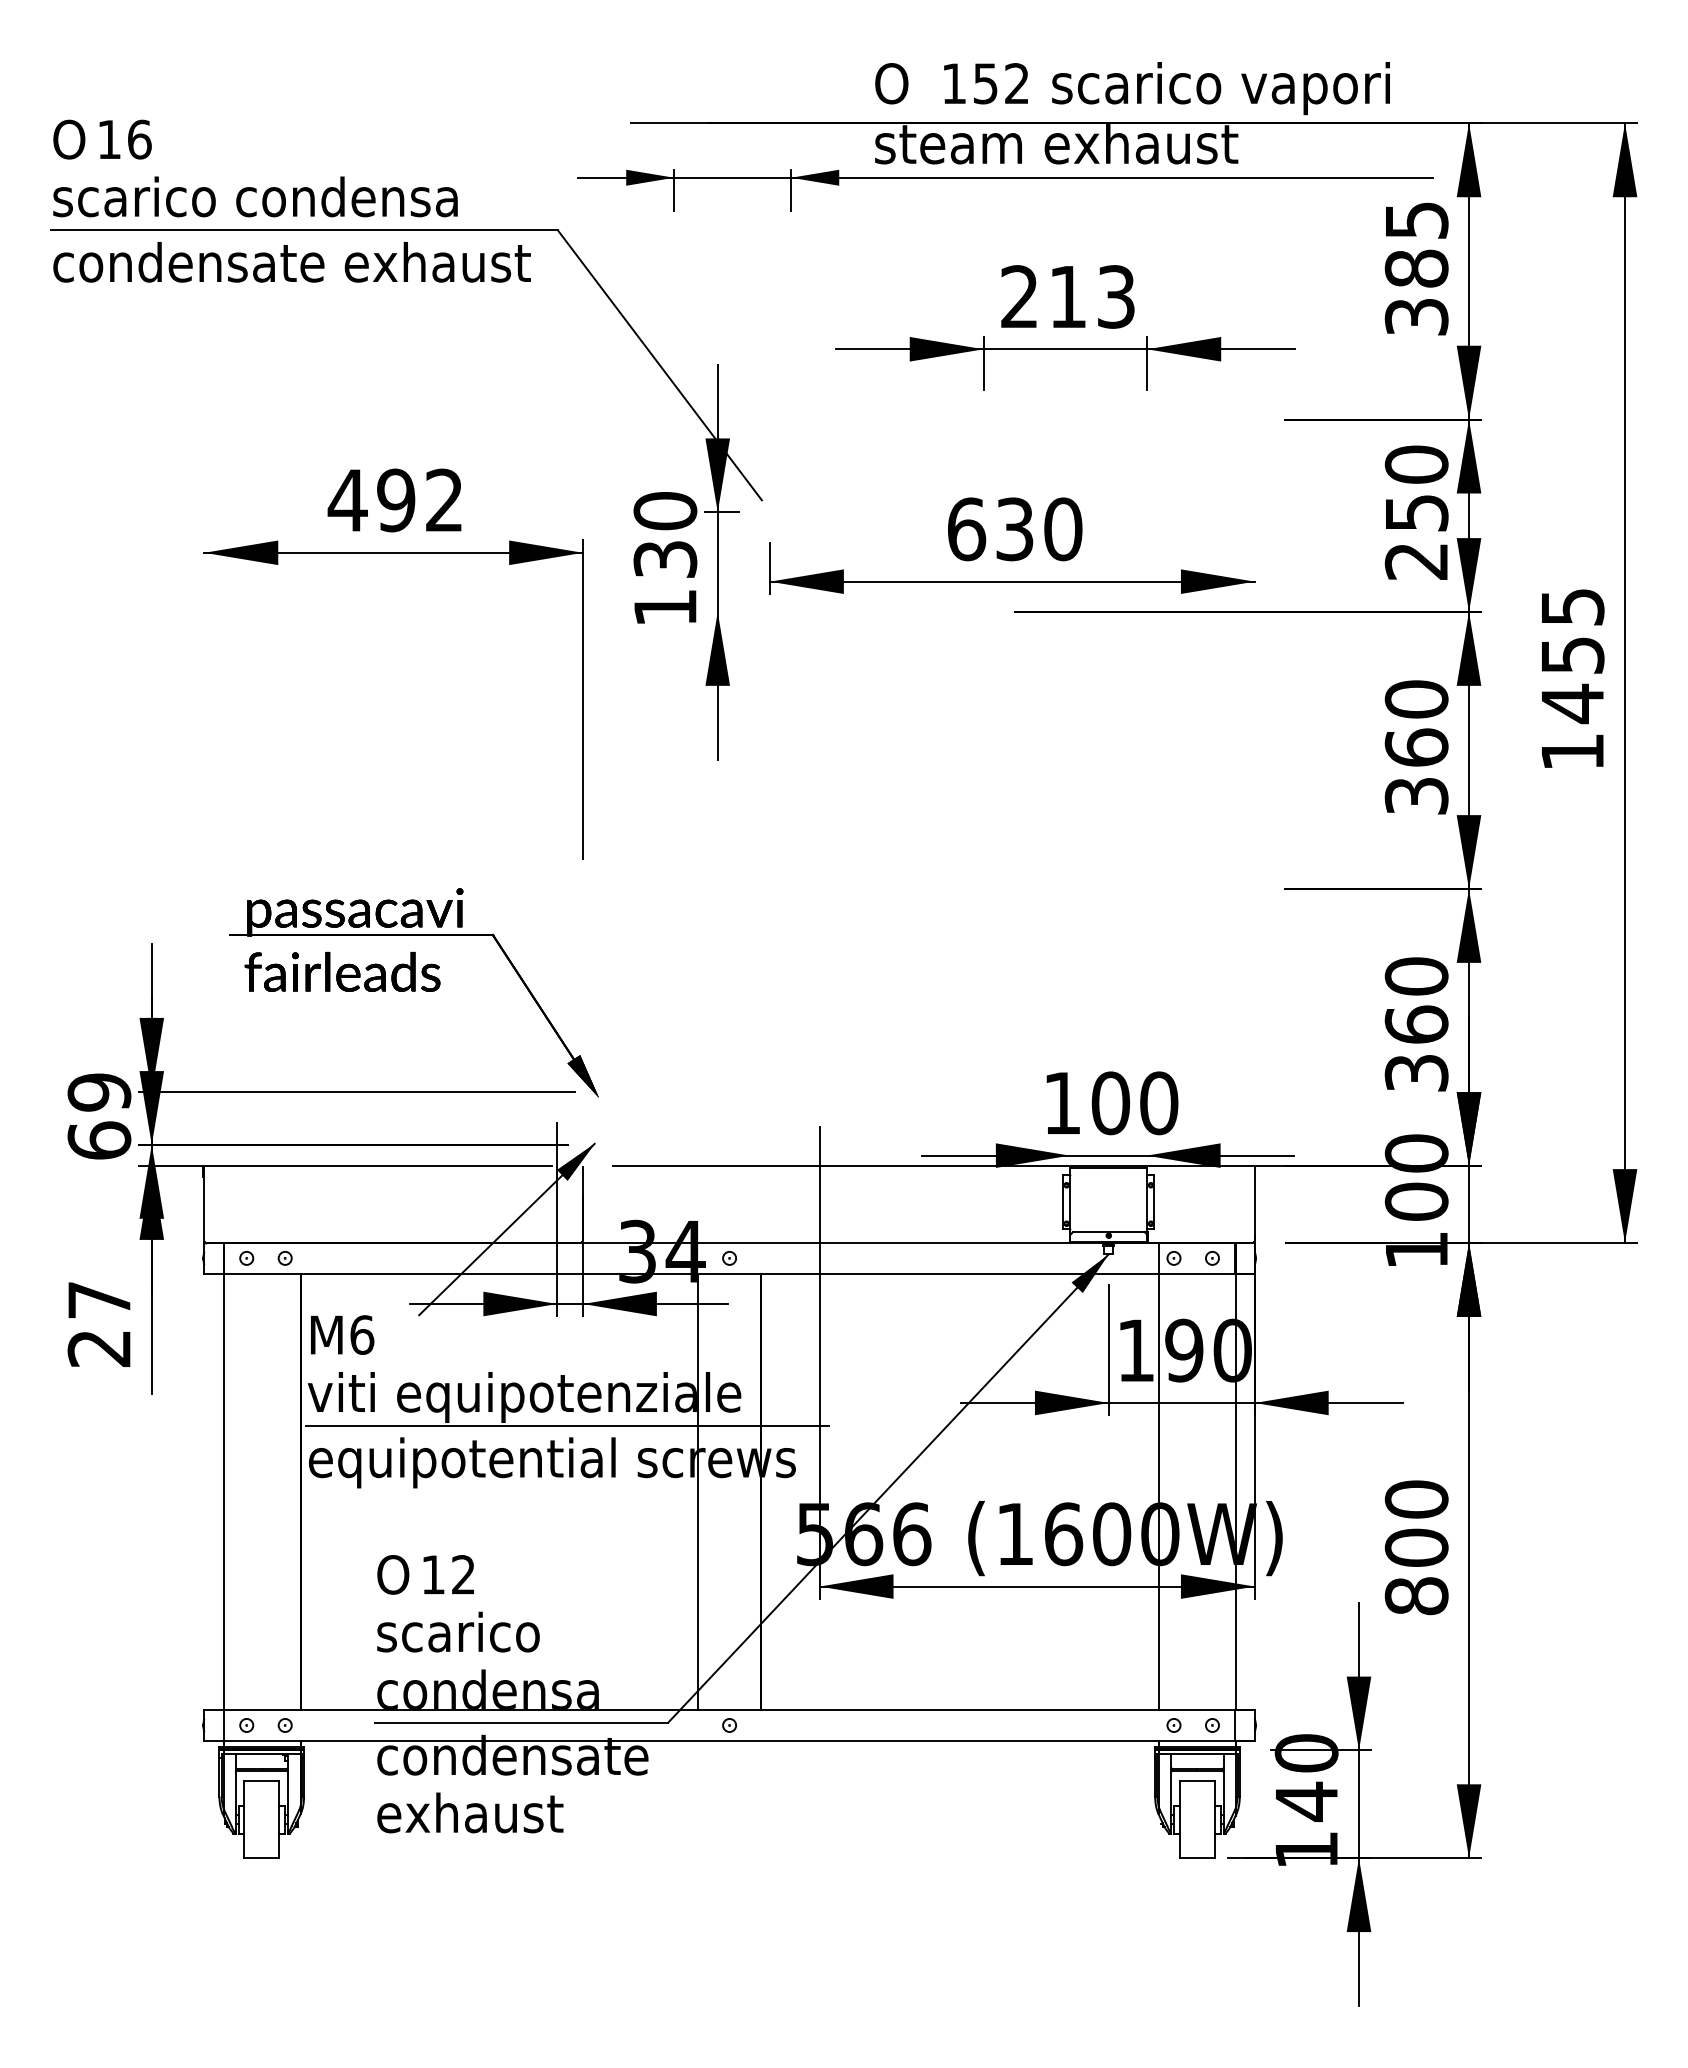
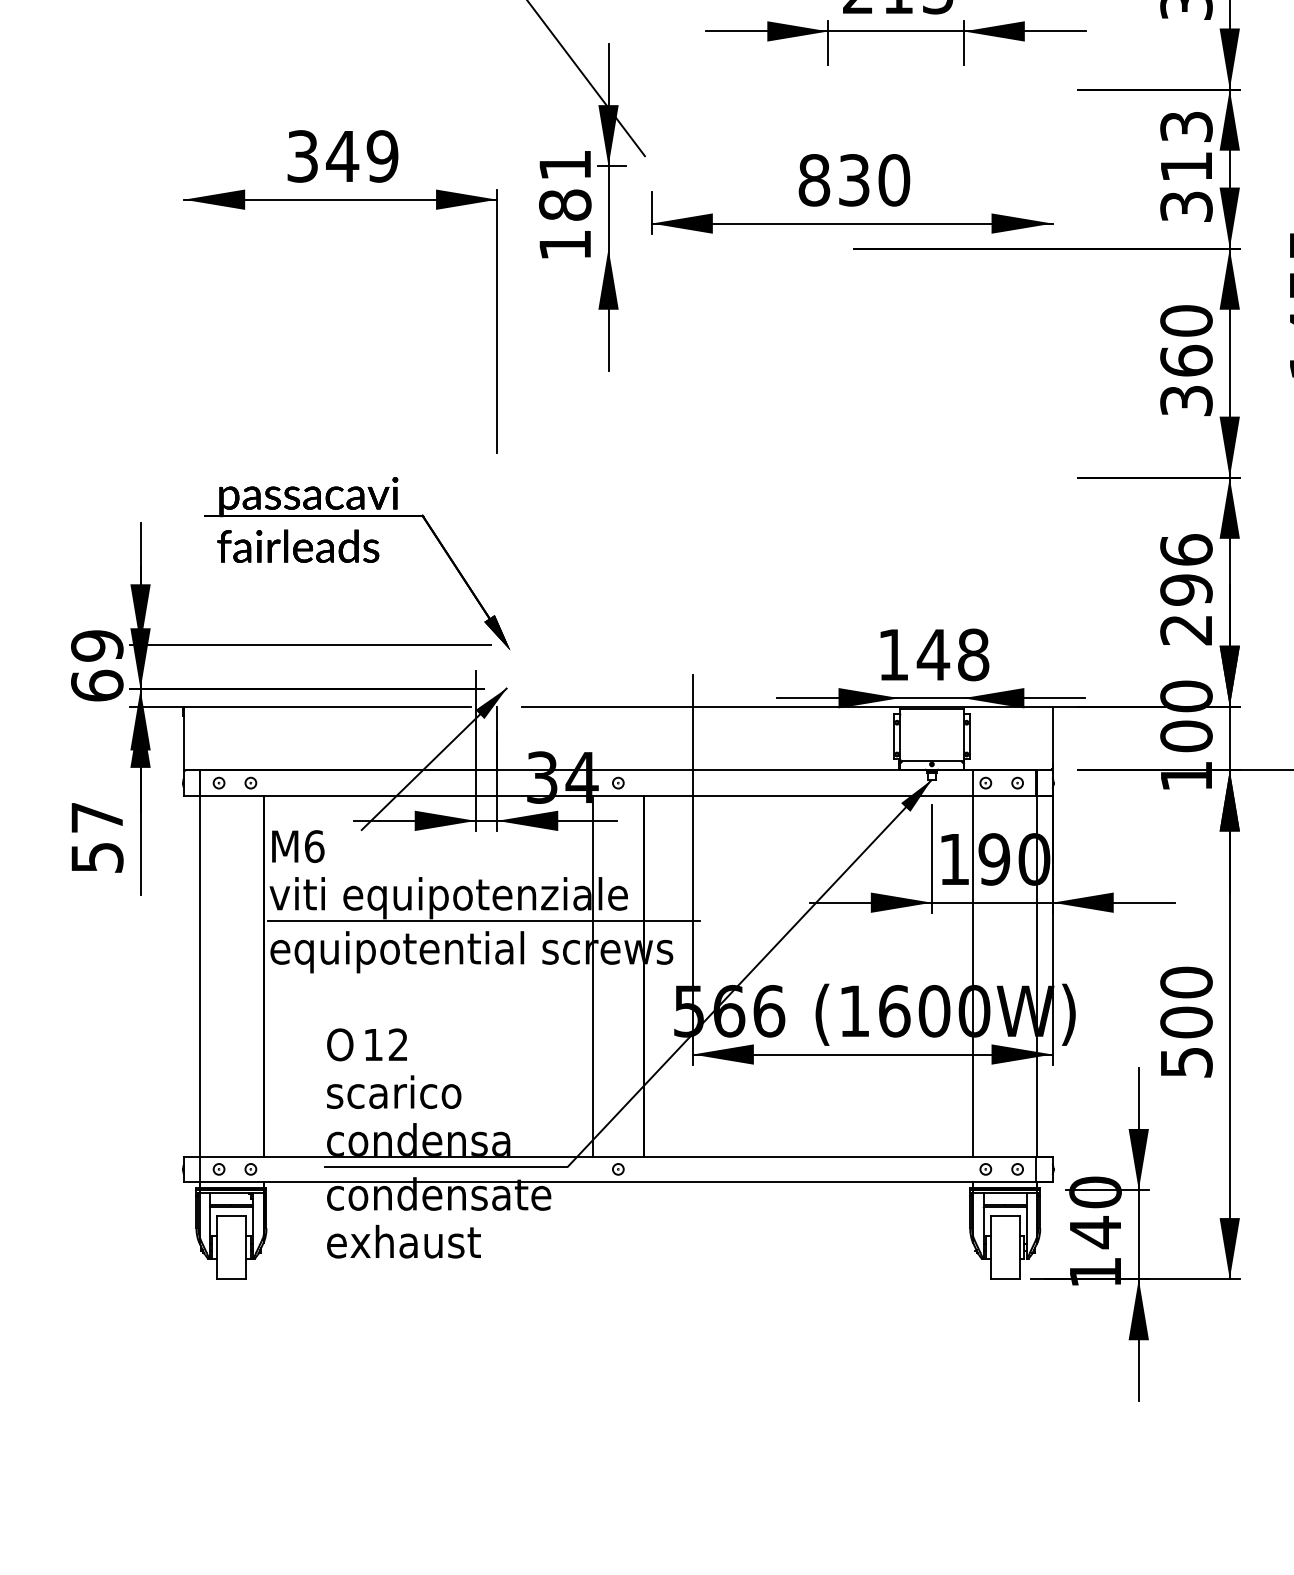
text: (395, 500) -> (342, 156), 492 -> 349
text: (1416, 512) -> (1186, 166), 250 -> 313
text: (966, 529) -> (814, 180), 630 -> 830
text: (665, 535) -> (565, 185), 130 -> 181
text: (1416, 1024) -> (1186, 589), 360 -> 296
text: (1134, 1103) -> (953, 655), 100 -> 148
text: (99, 1348) -> (97, 857), 27 -> 57
text: (1416, 1596) -> (1186, 1062), 800 -> 500

